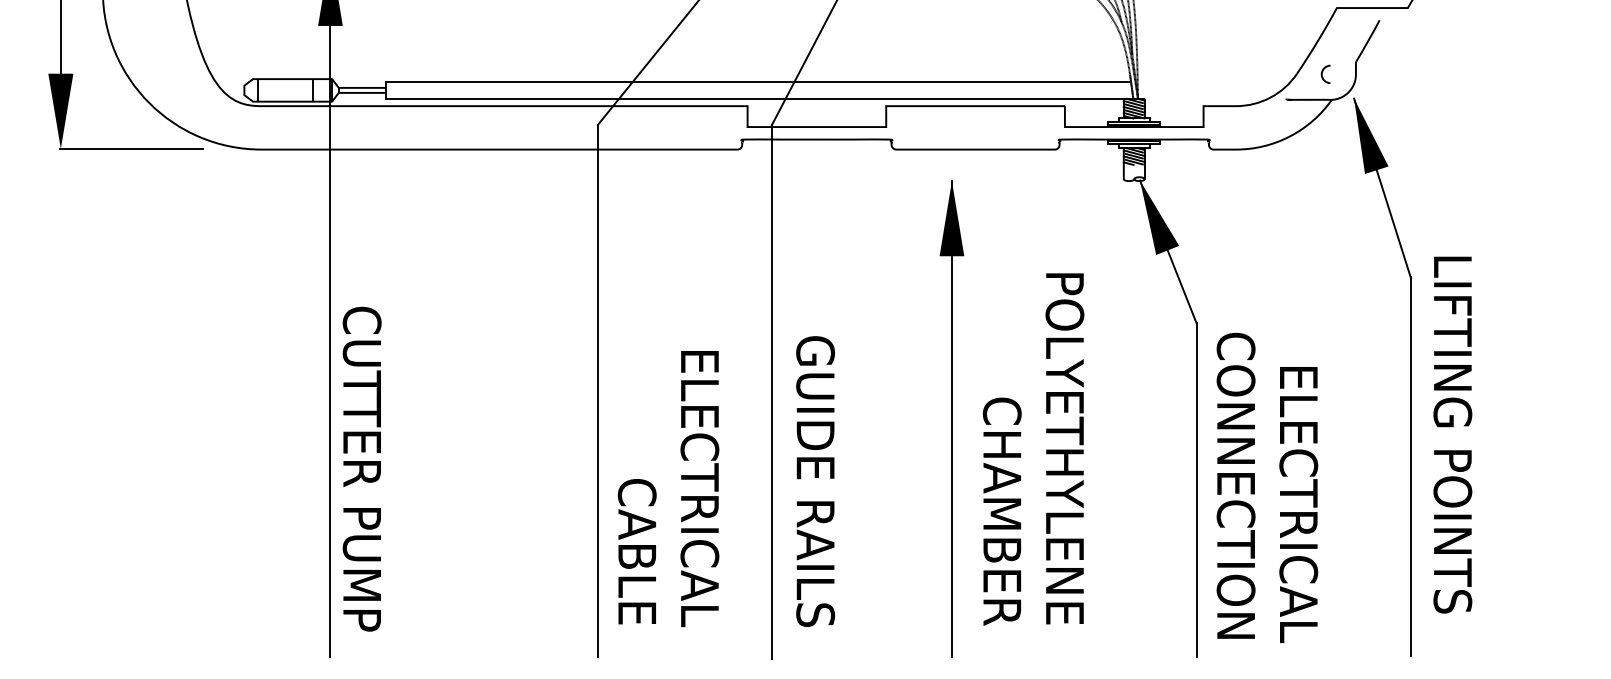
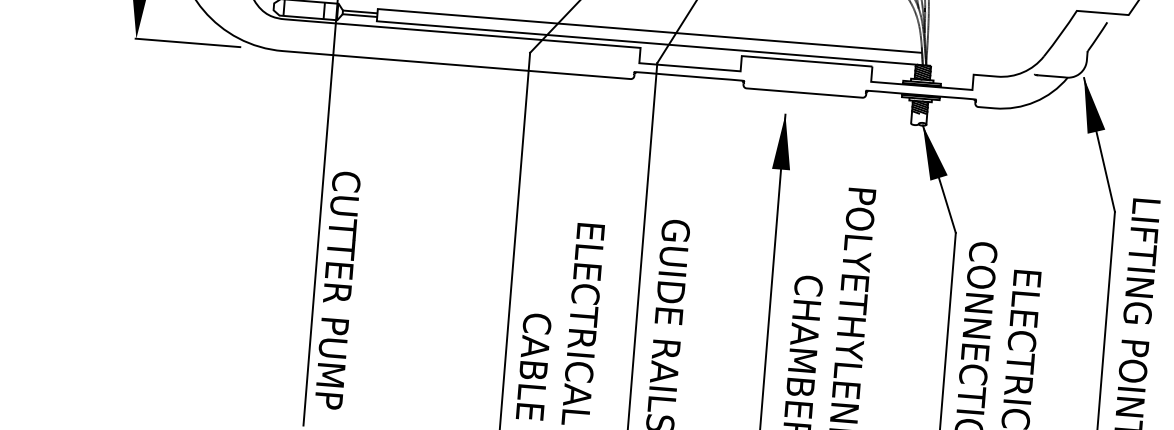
curve: (1323, 71) -> (1063, 56), removed

